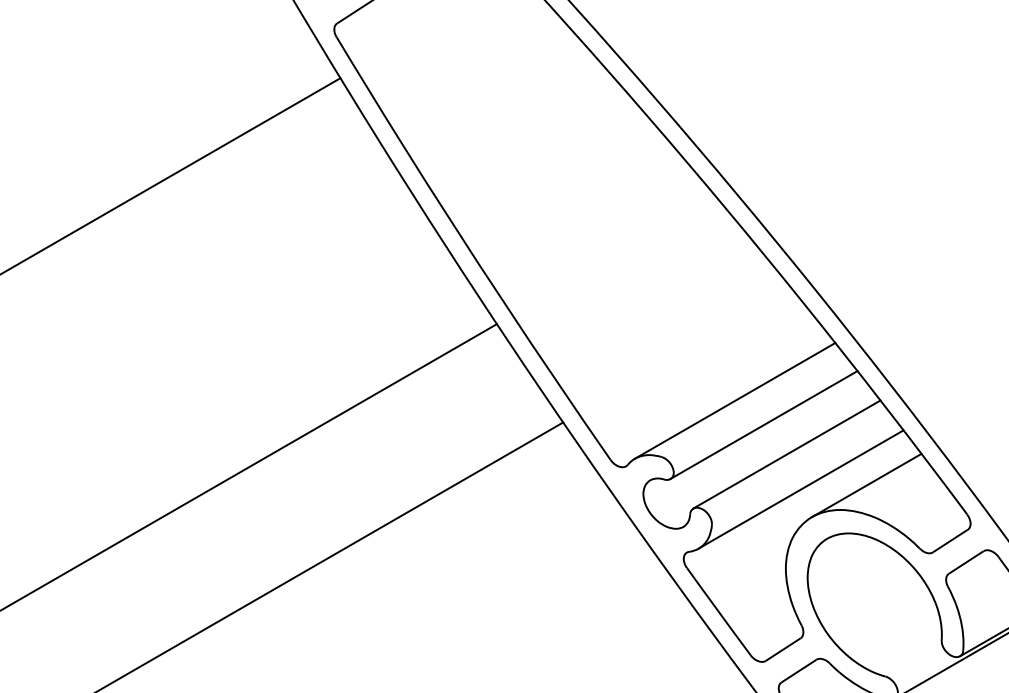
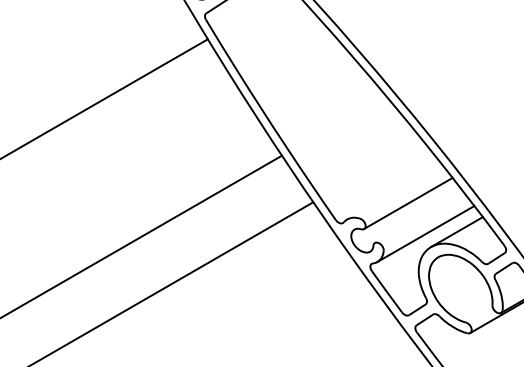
line: (734, 399) -> (394, 191), removed
line: (785, 454) -> (418, 217), removed

